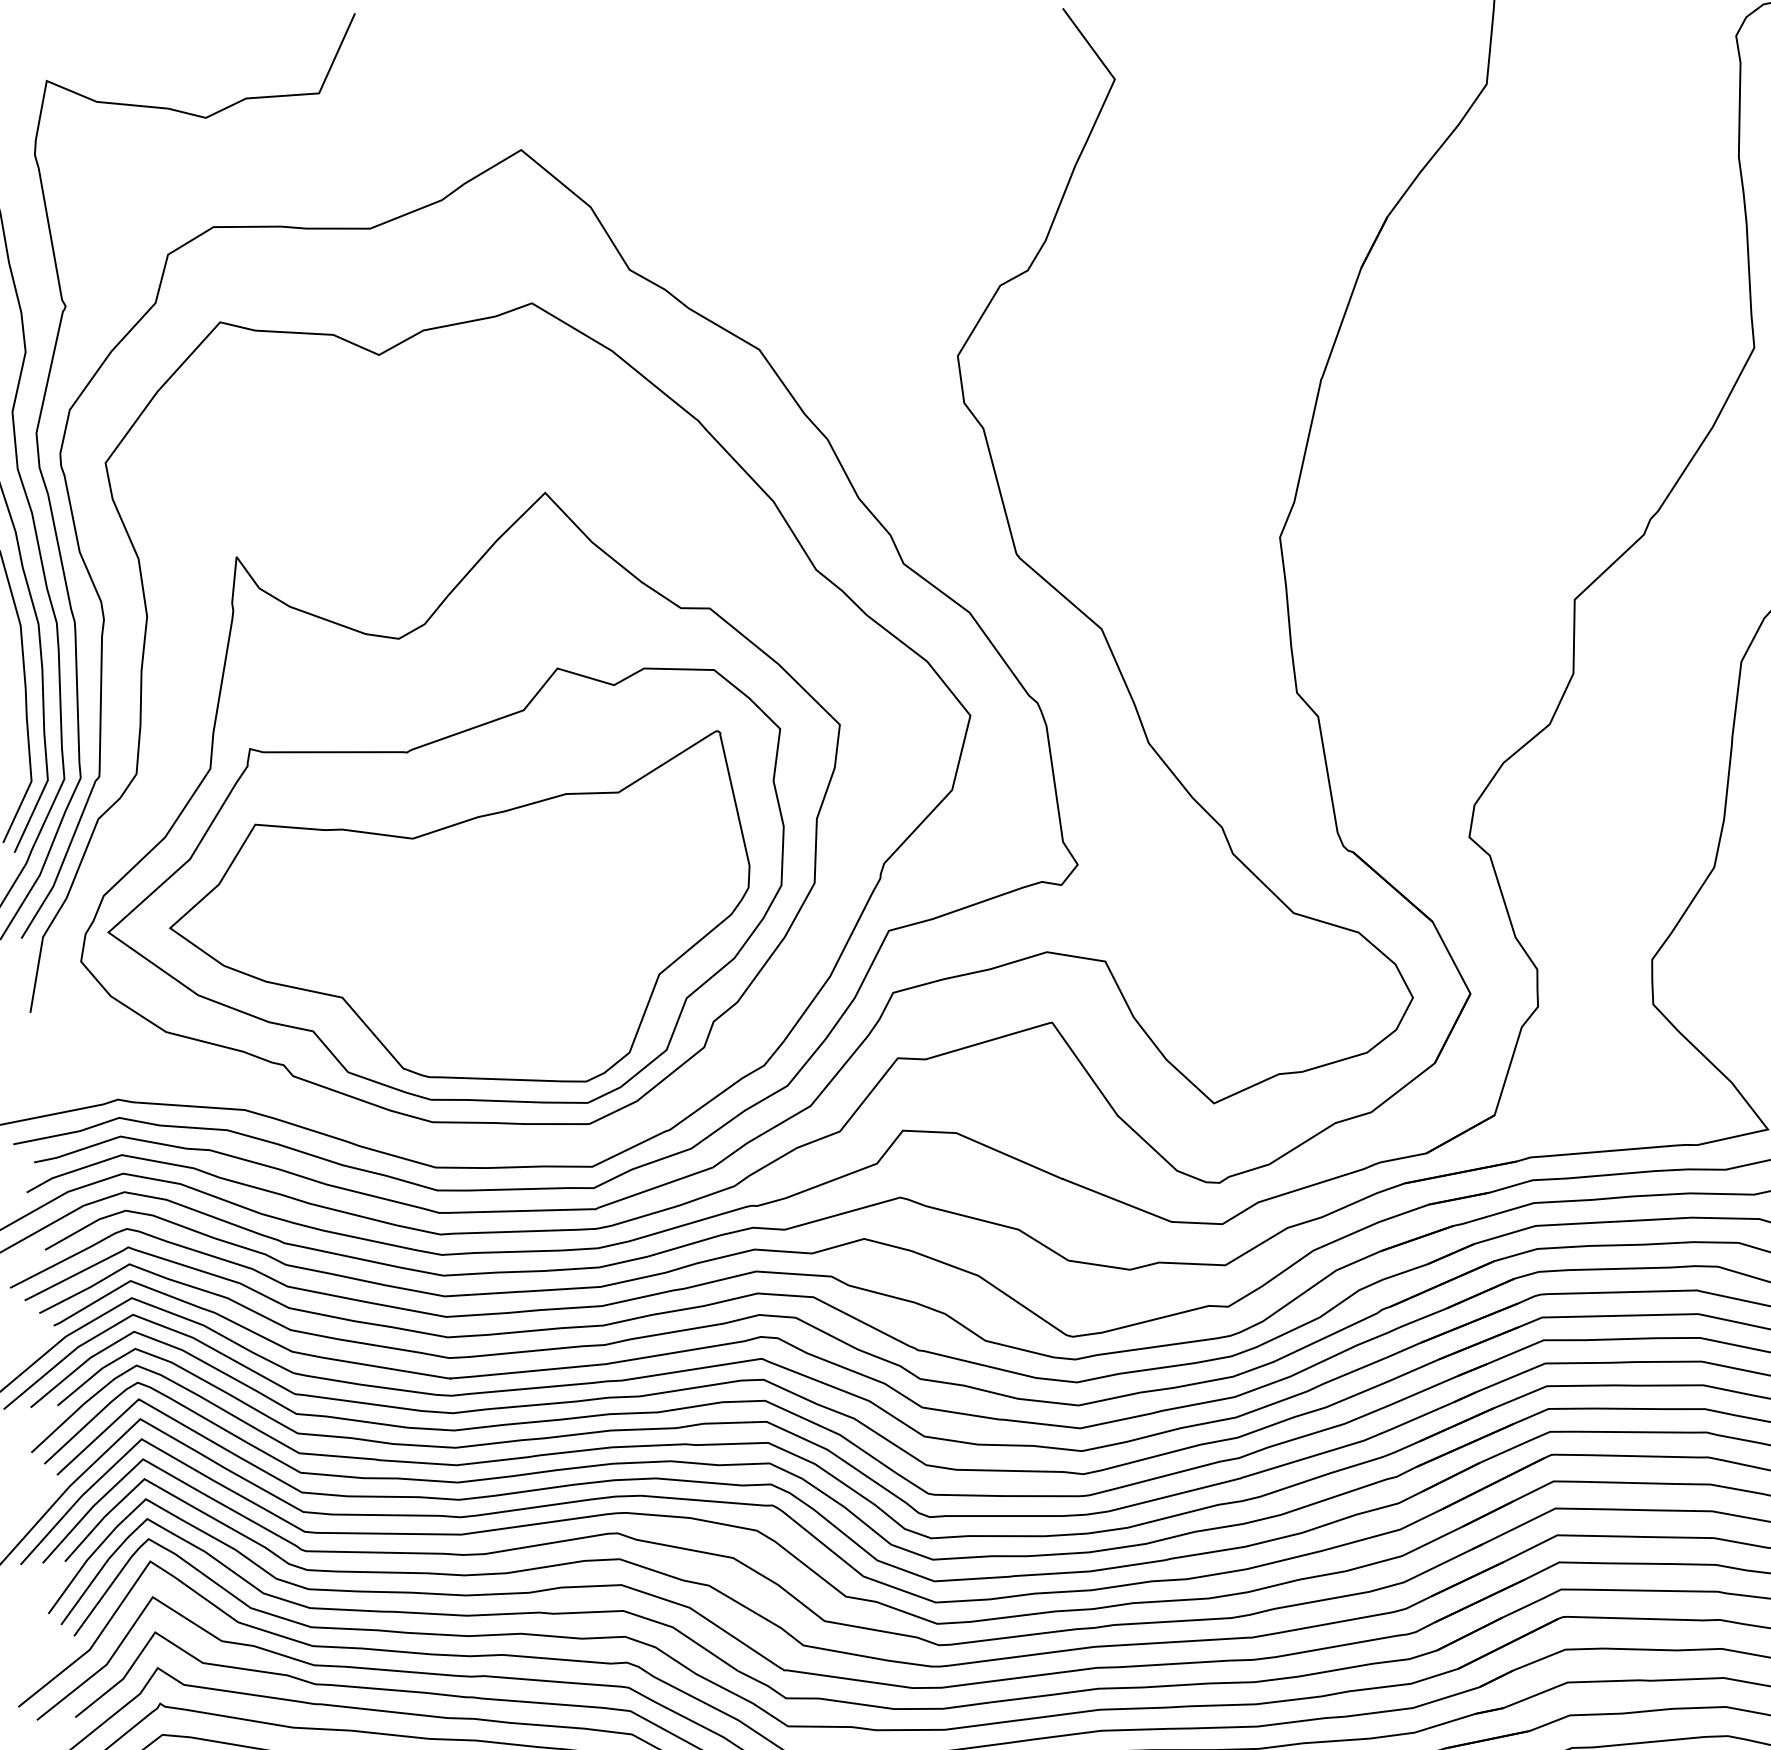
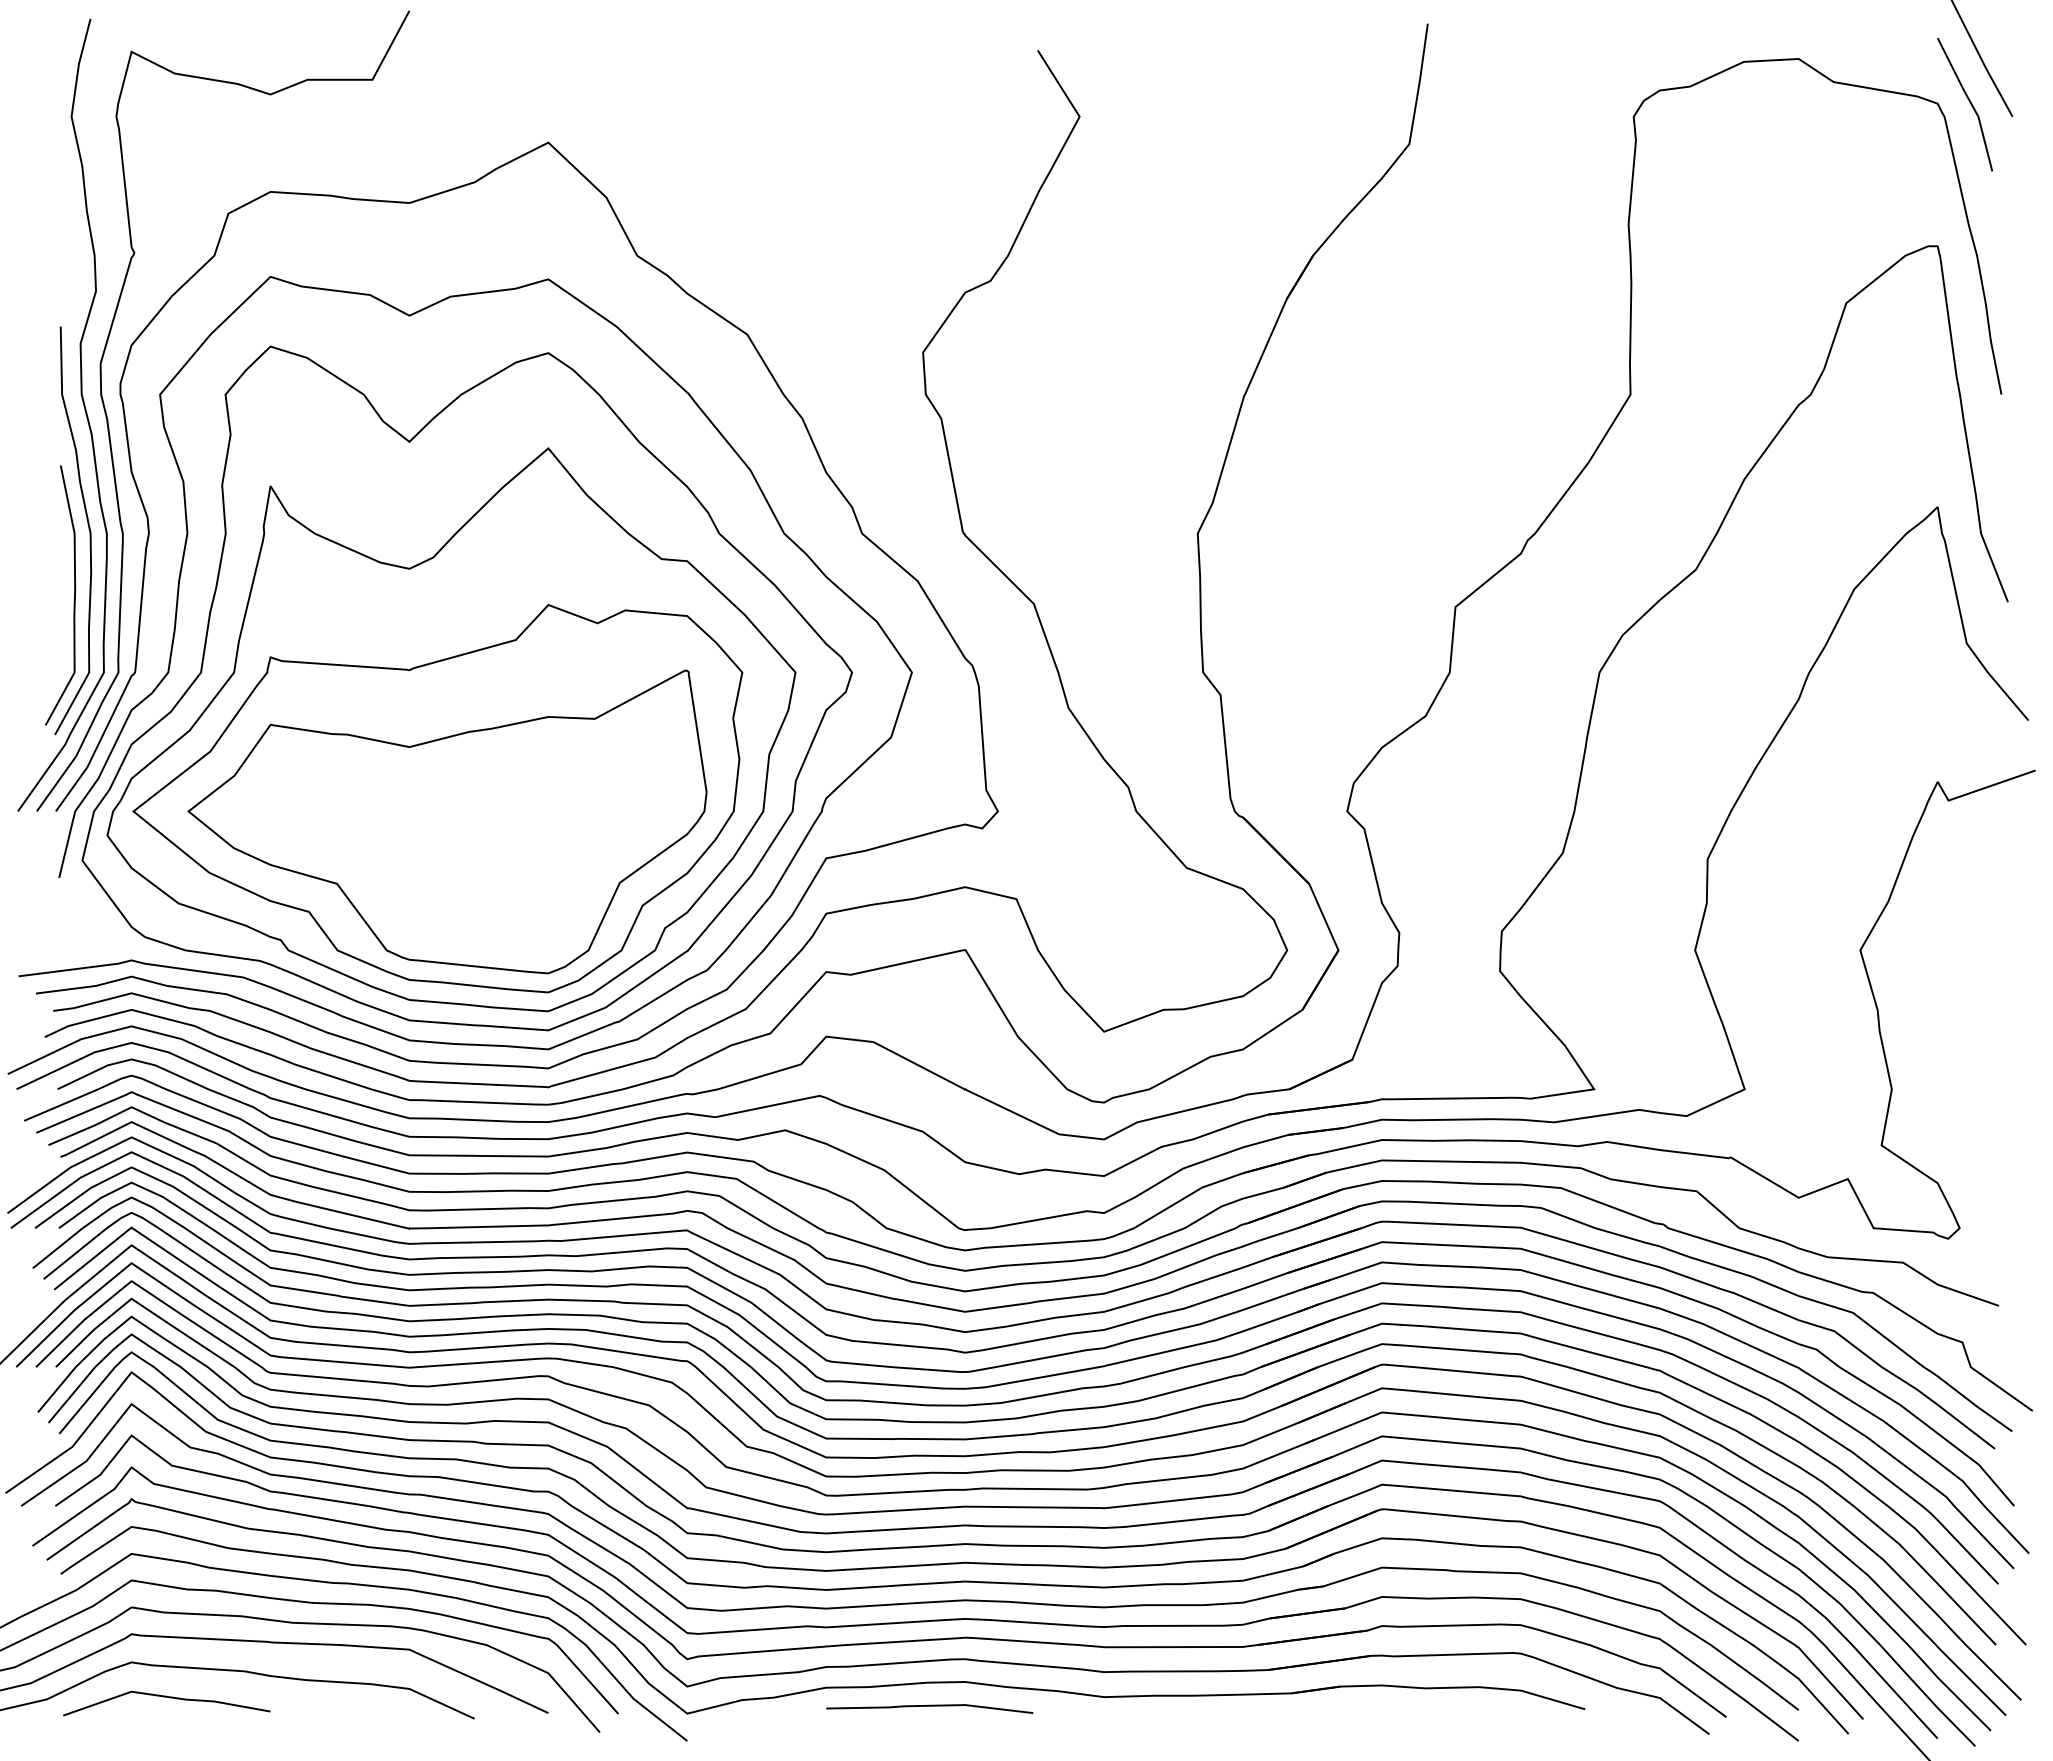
part: (472, 768) -> (466, 688), added

